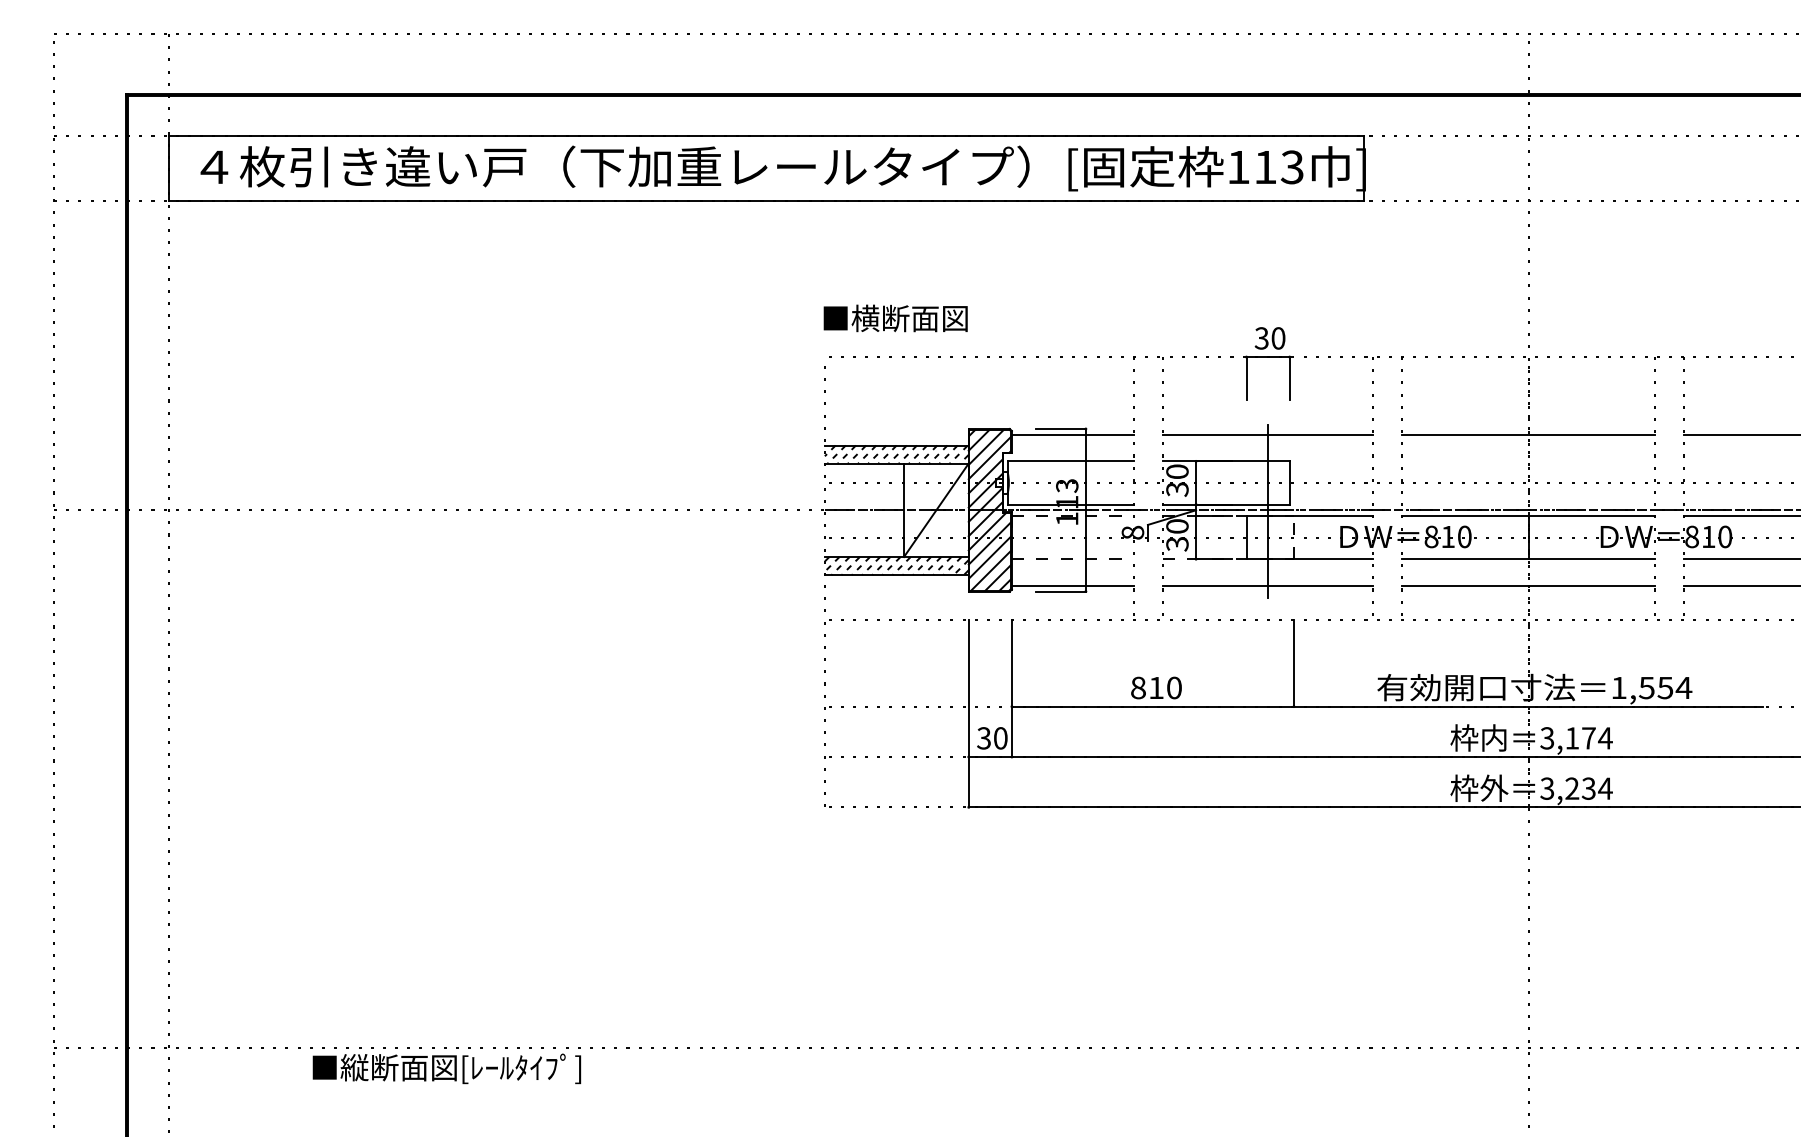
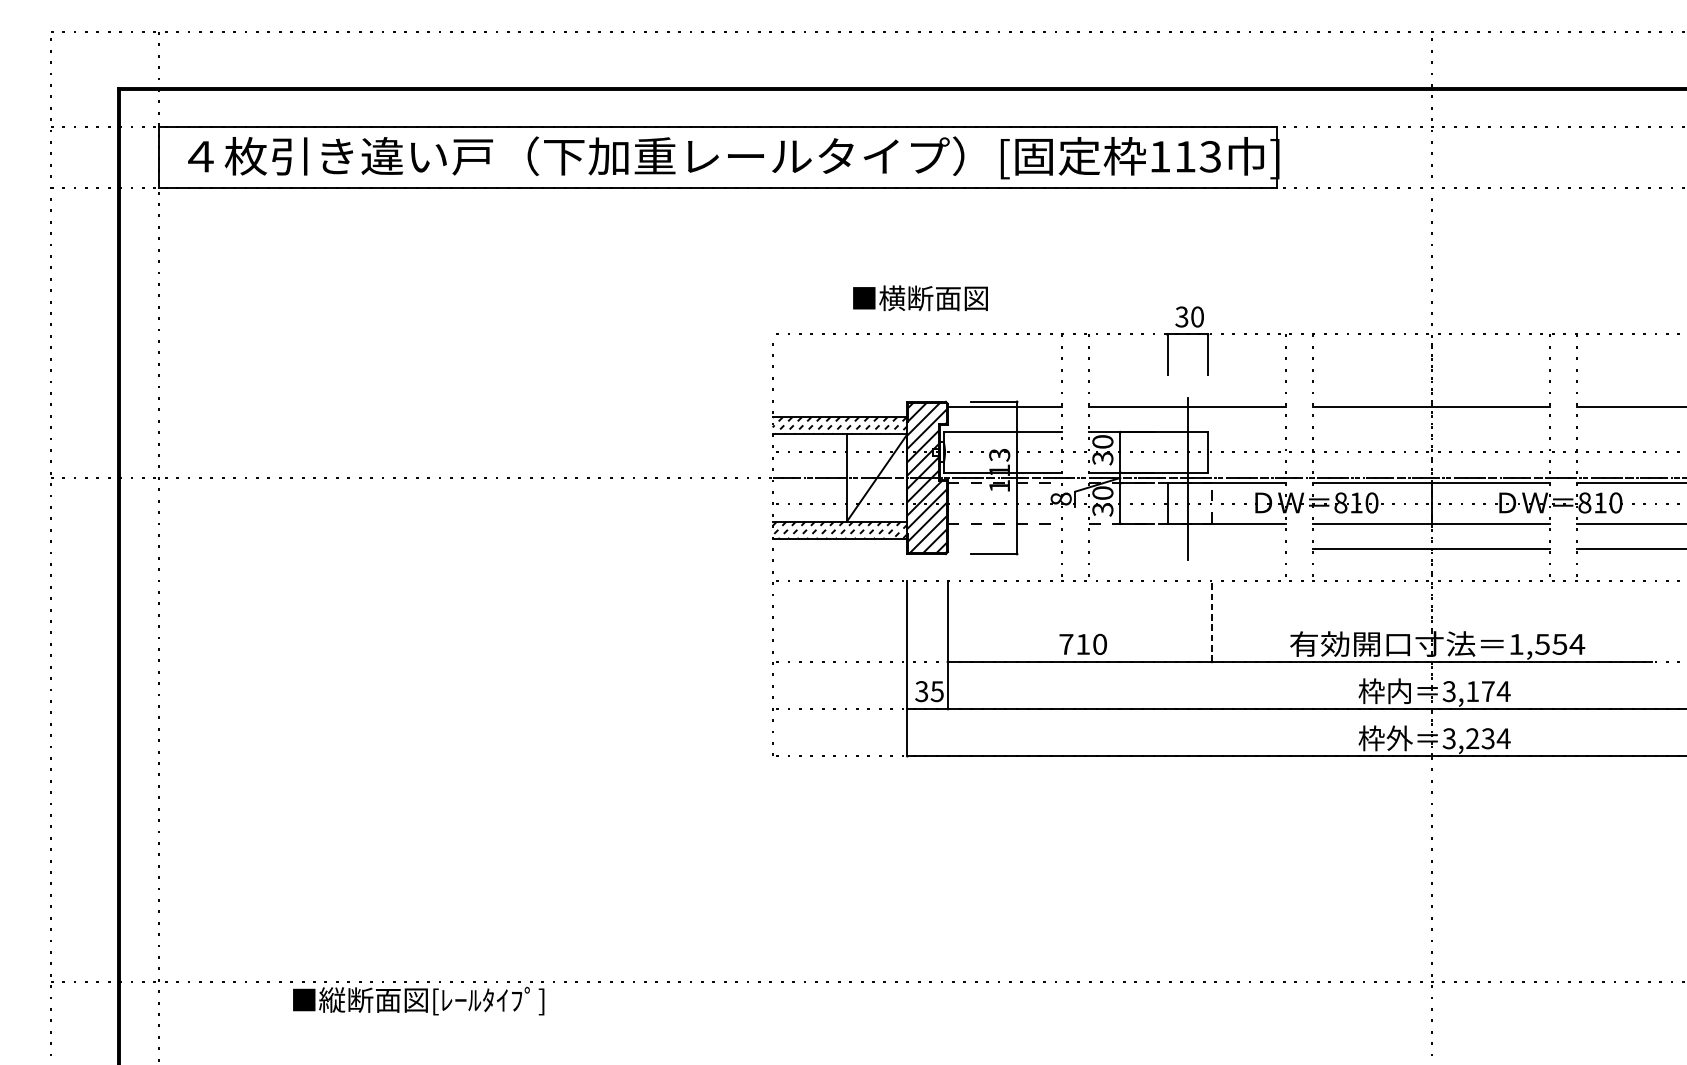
text: (895, 318) -> (920, 298), moved
line: (1072, 585) -> (1004, 548), removed
line: (1268, 585) -> (1188, 548), removed
line: (1293, 662) -> (1211, 620), solid -> dashed
text: (1138, 687) -> (1066, 643), 810 -> 710
text: (1000, 738) -> (937, 691), 30 -> 35

